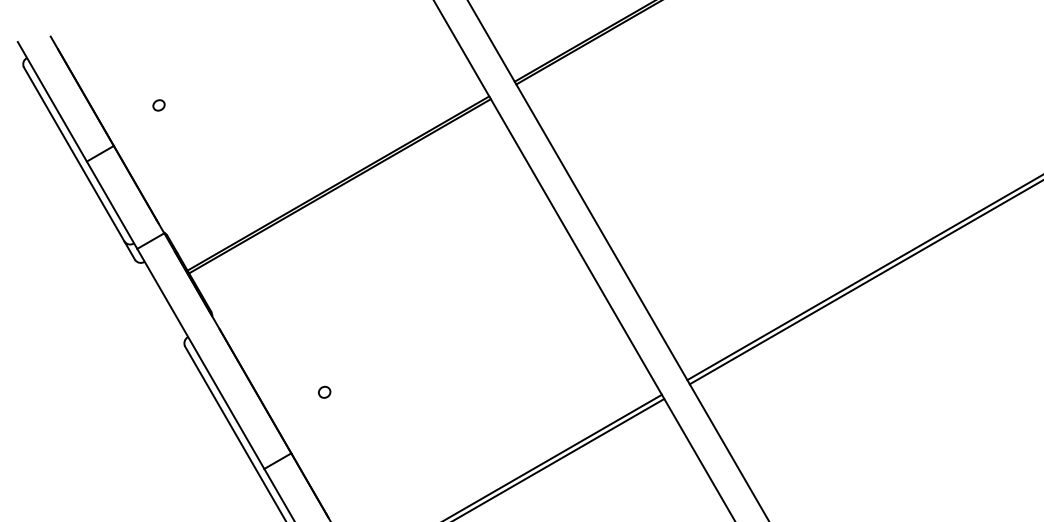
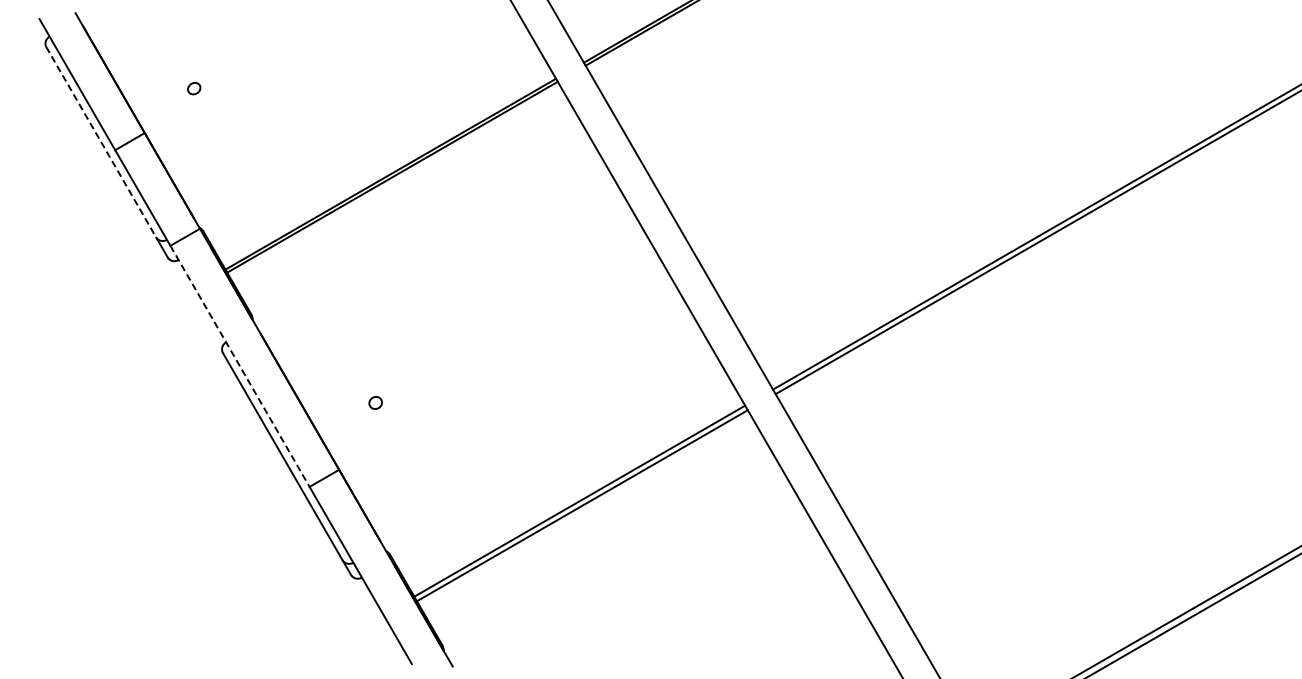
line: (74, 154) -> (101, 142), solid -> dashed
line: (201, 359) -> (240, 366), solid -> dashed

